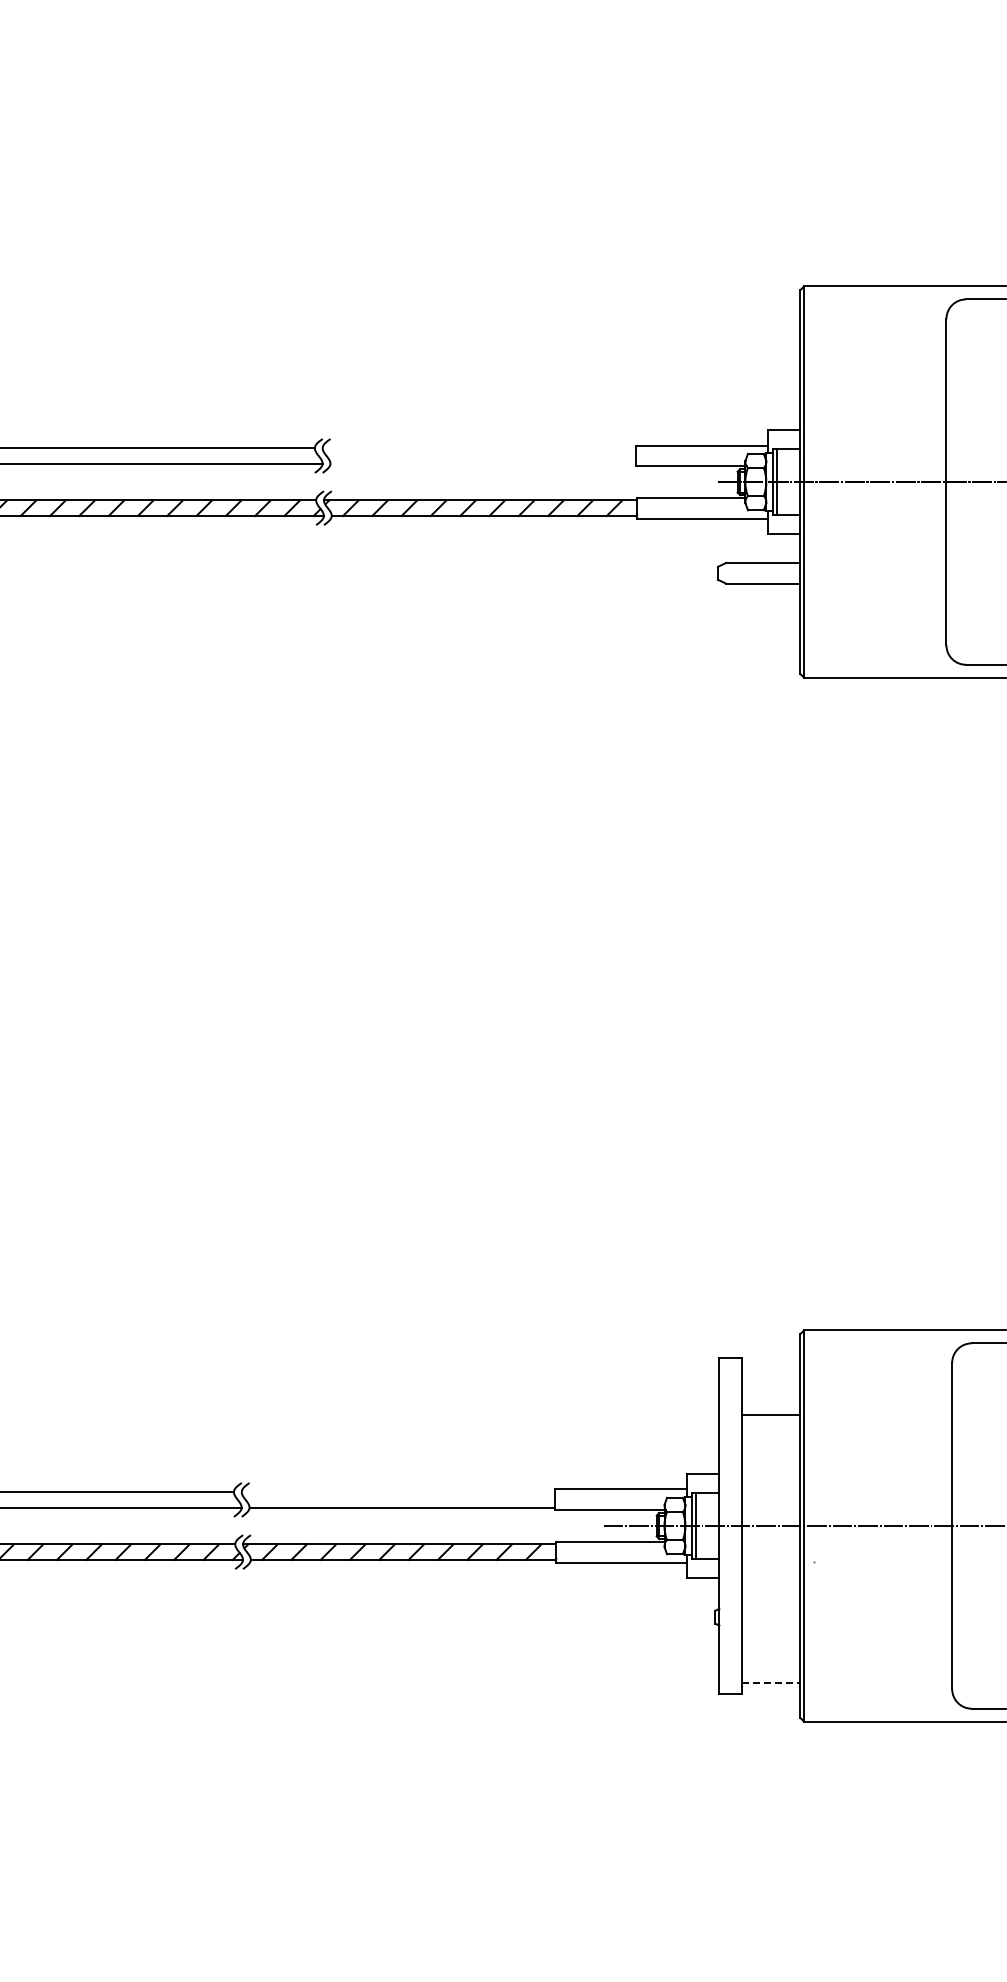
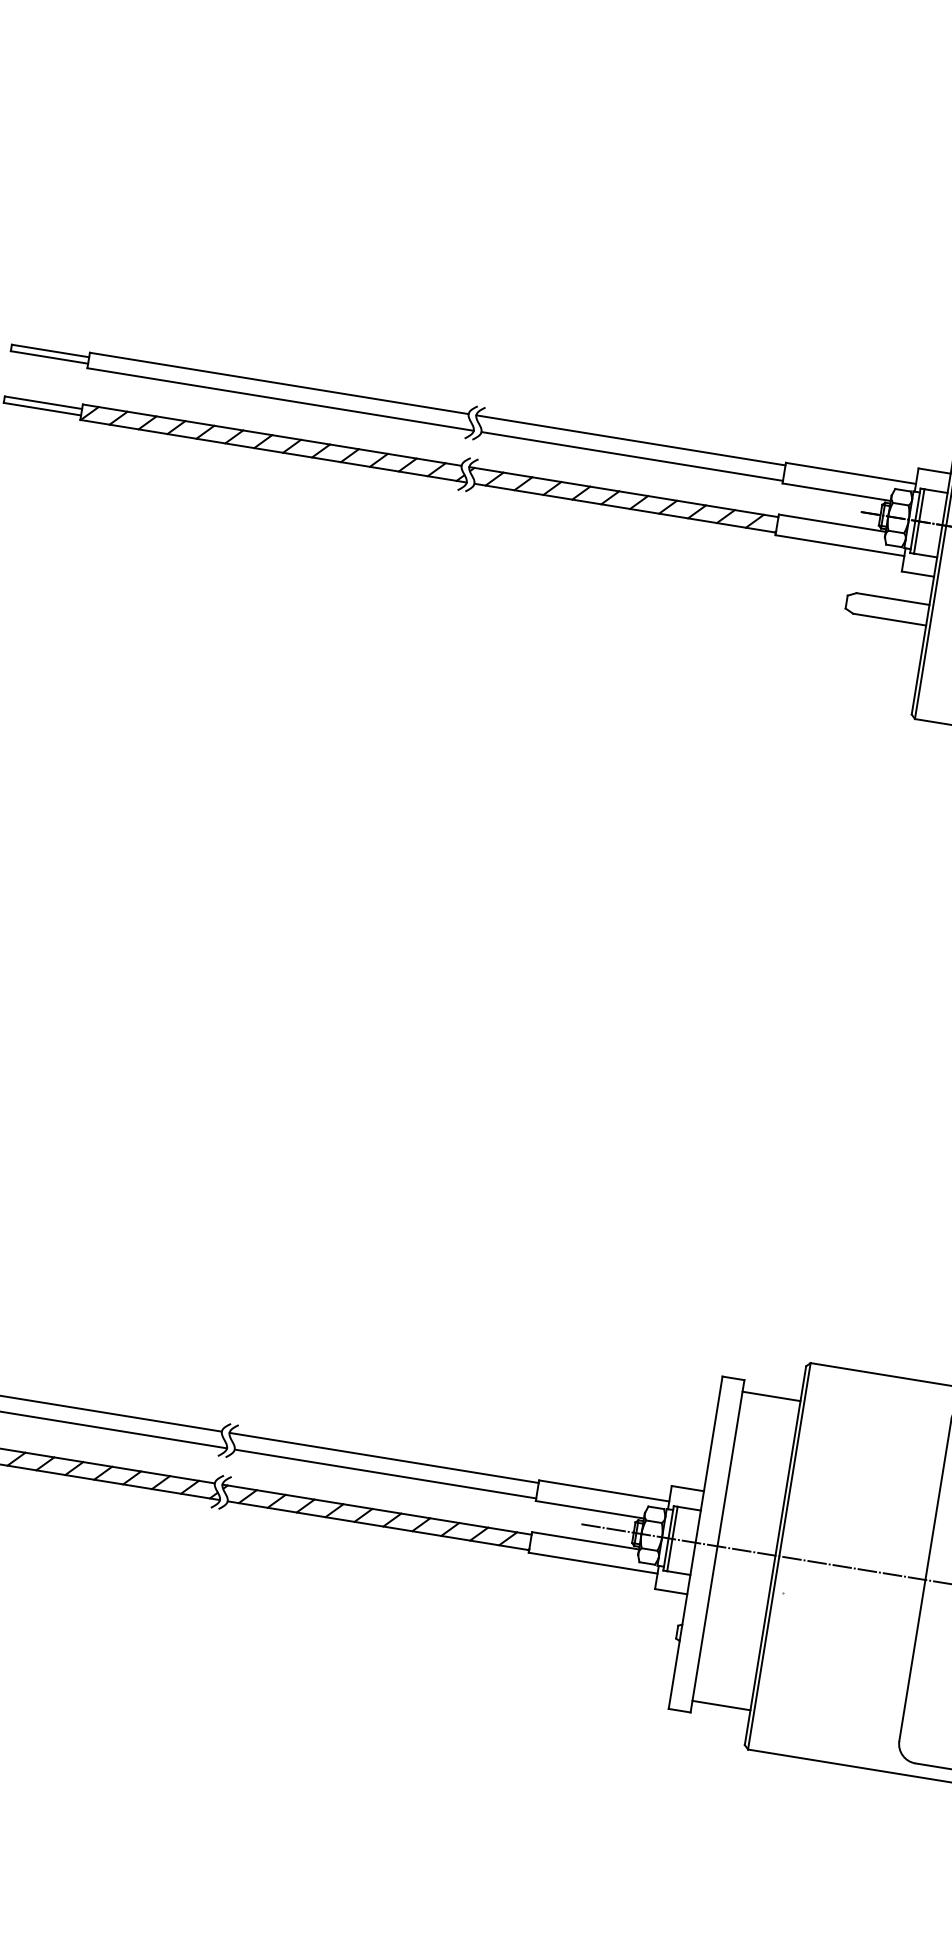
line: (478, 448) -> (630, 440), added
line: (482, 463) -> (631, 456), added
line: (770, 1415) -> (771, 1396), moved
line: (397, 1492) -> (383, 1458), added
line: (771, 1682) -> (722, 1705), dashed -> solid

